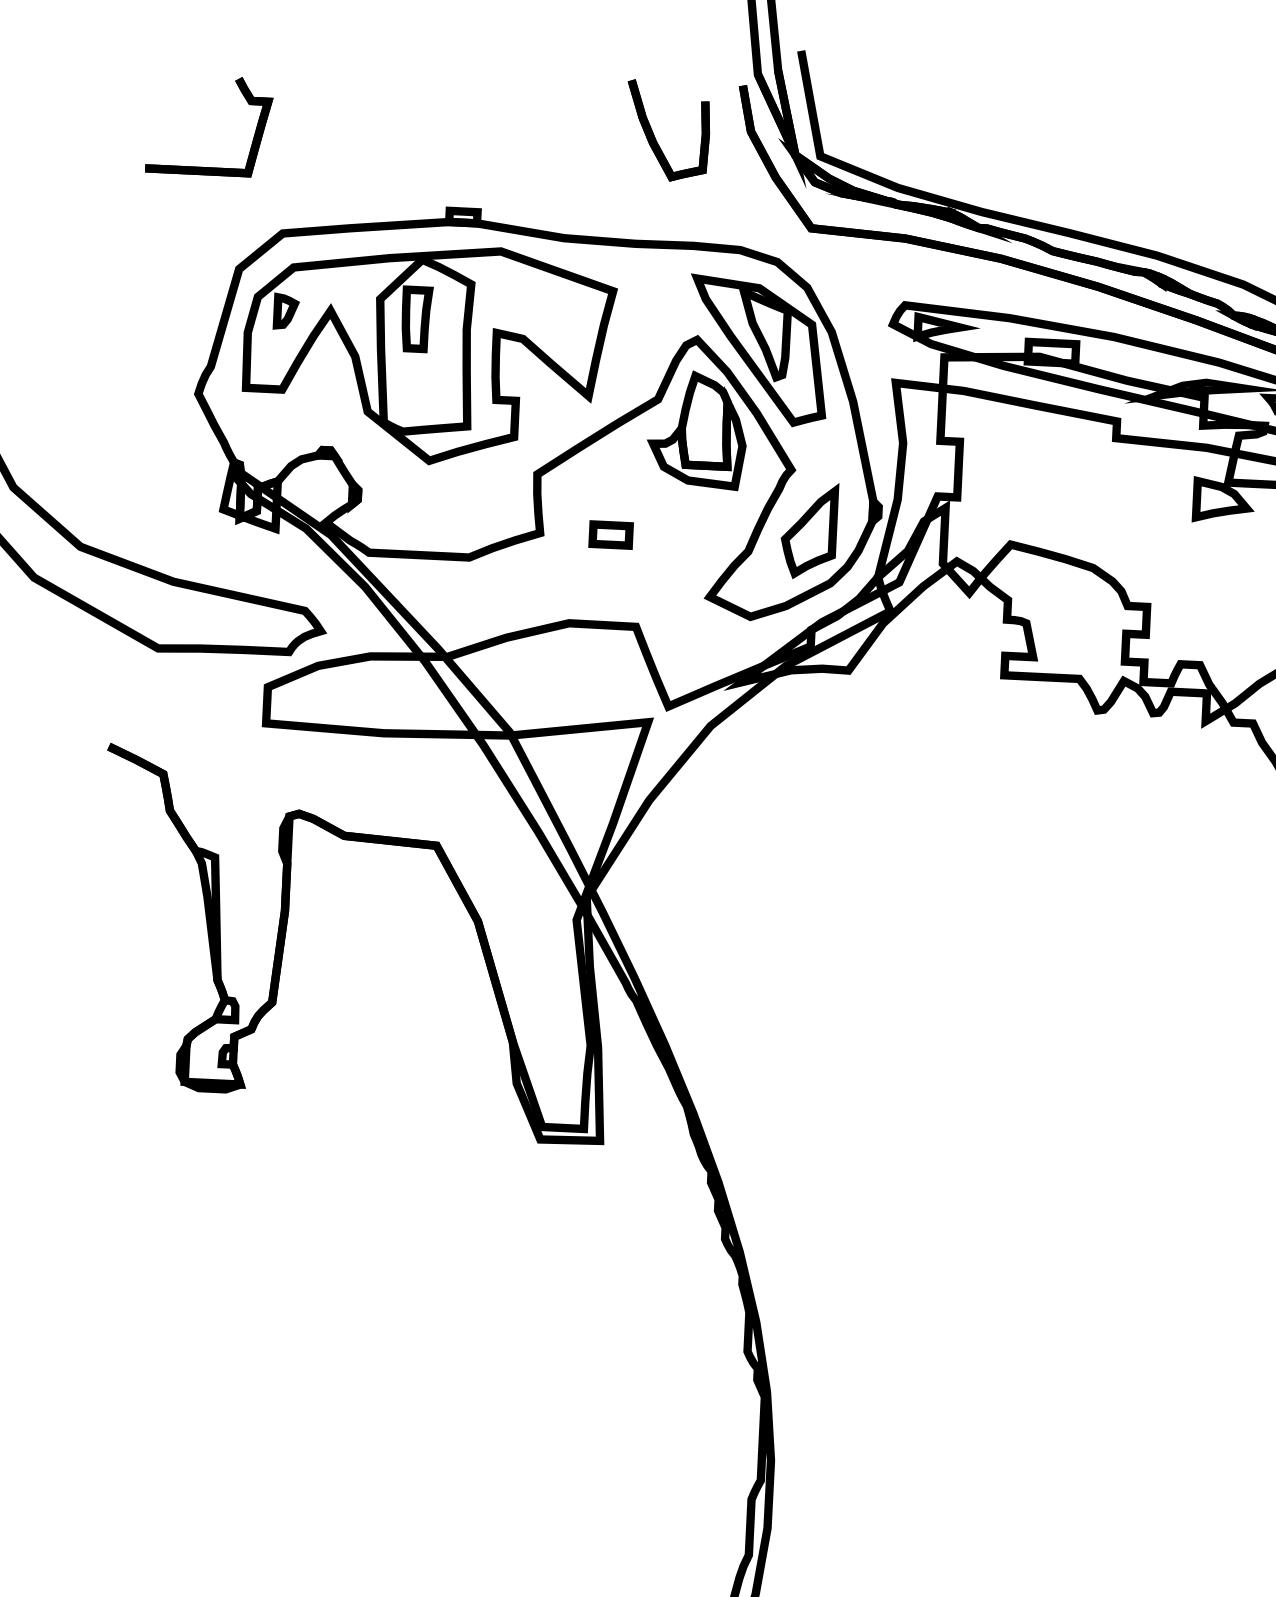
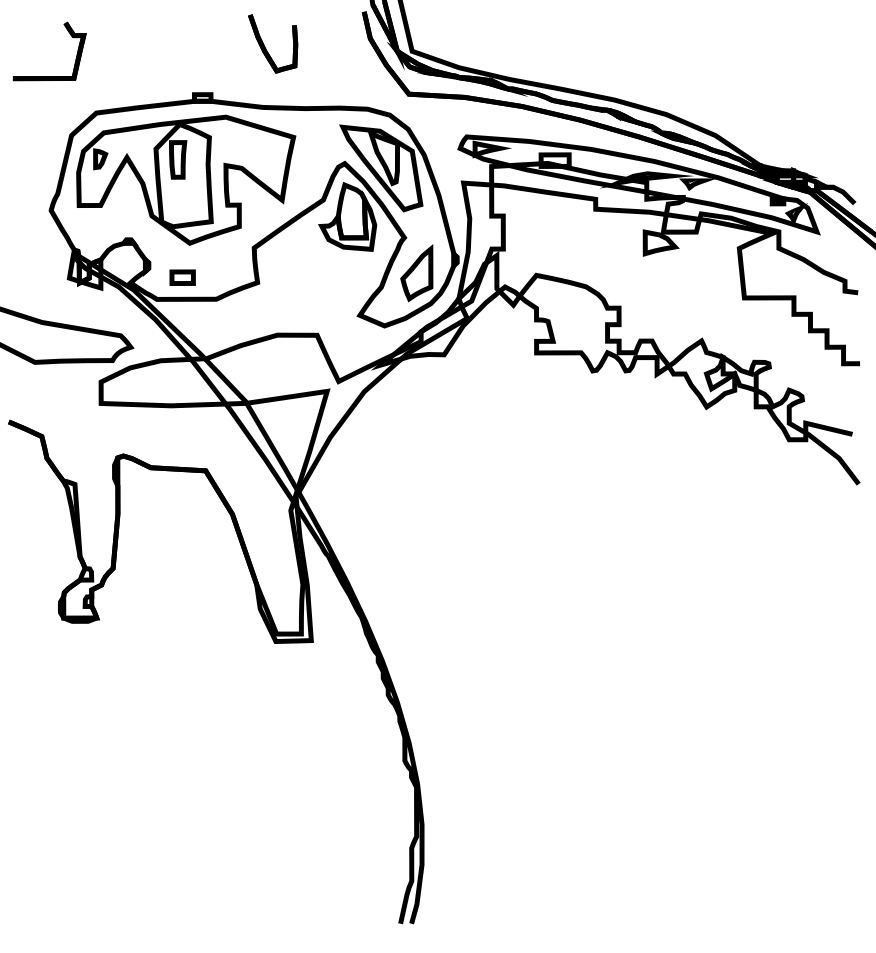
part: (654, 134) -> (265, 46), moved
part: (610, 534) -> (182, 277), moved

